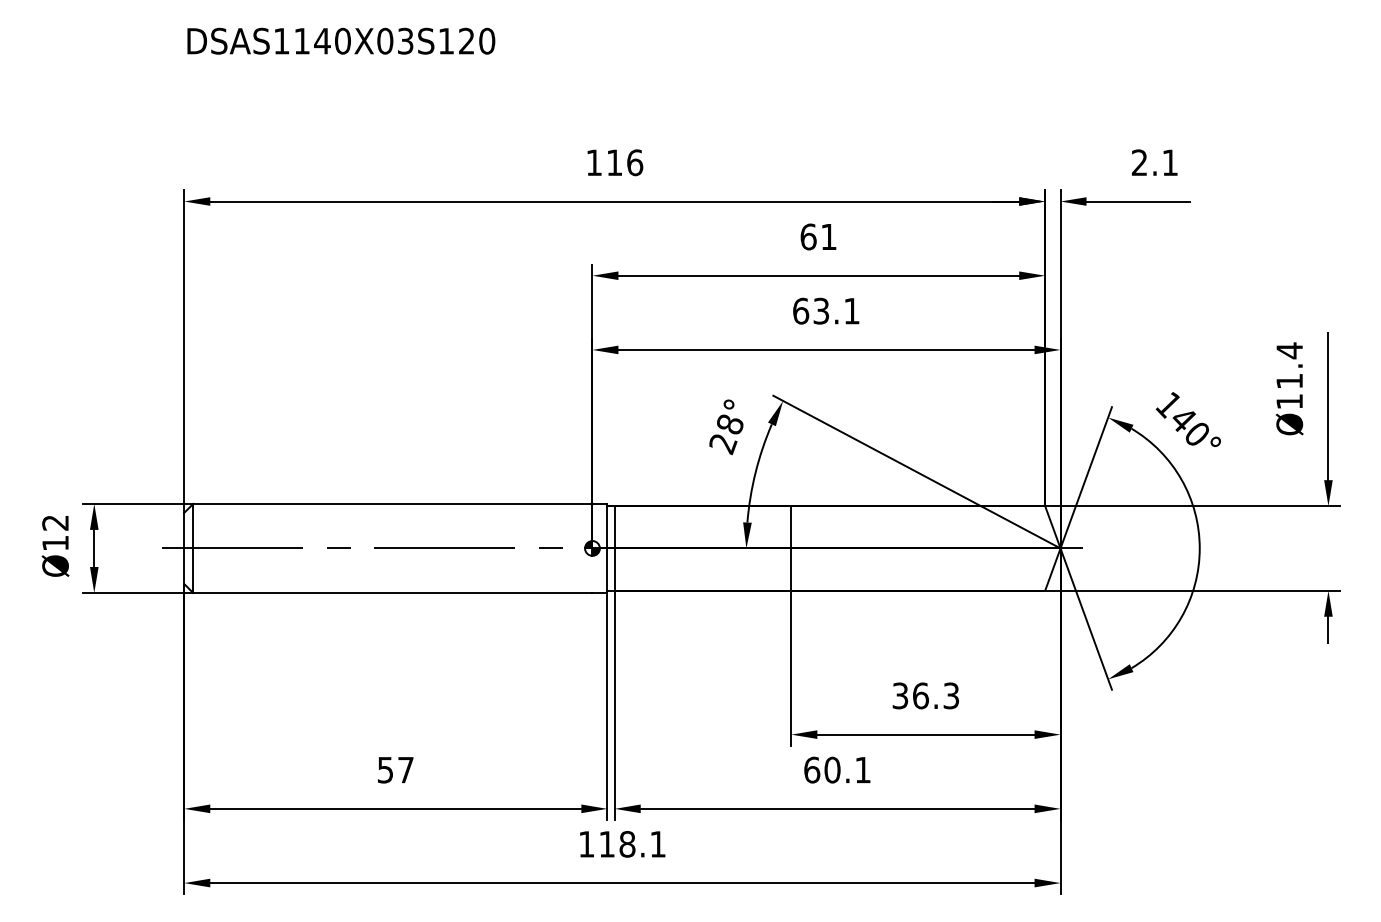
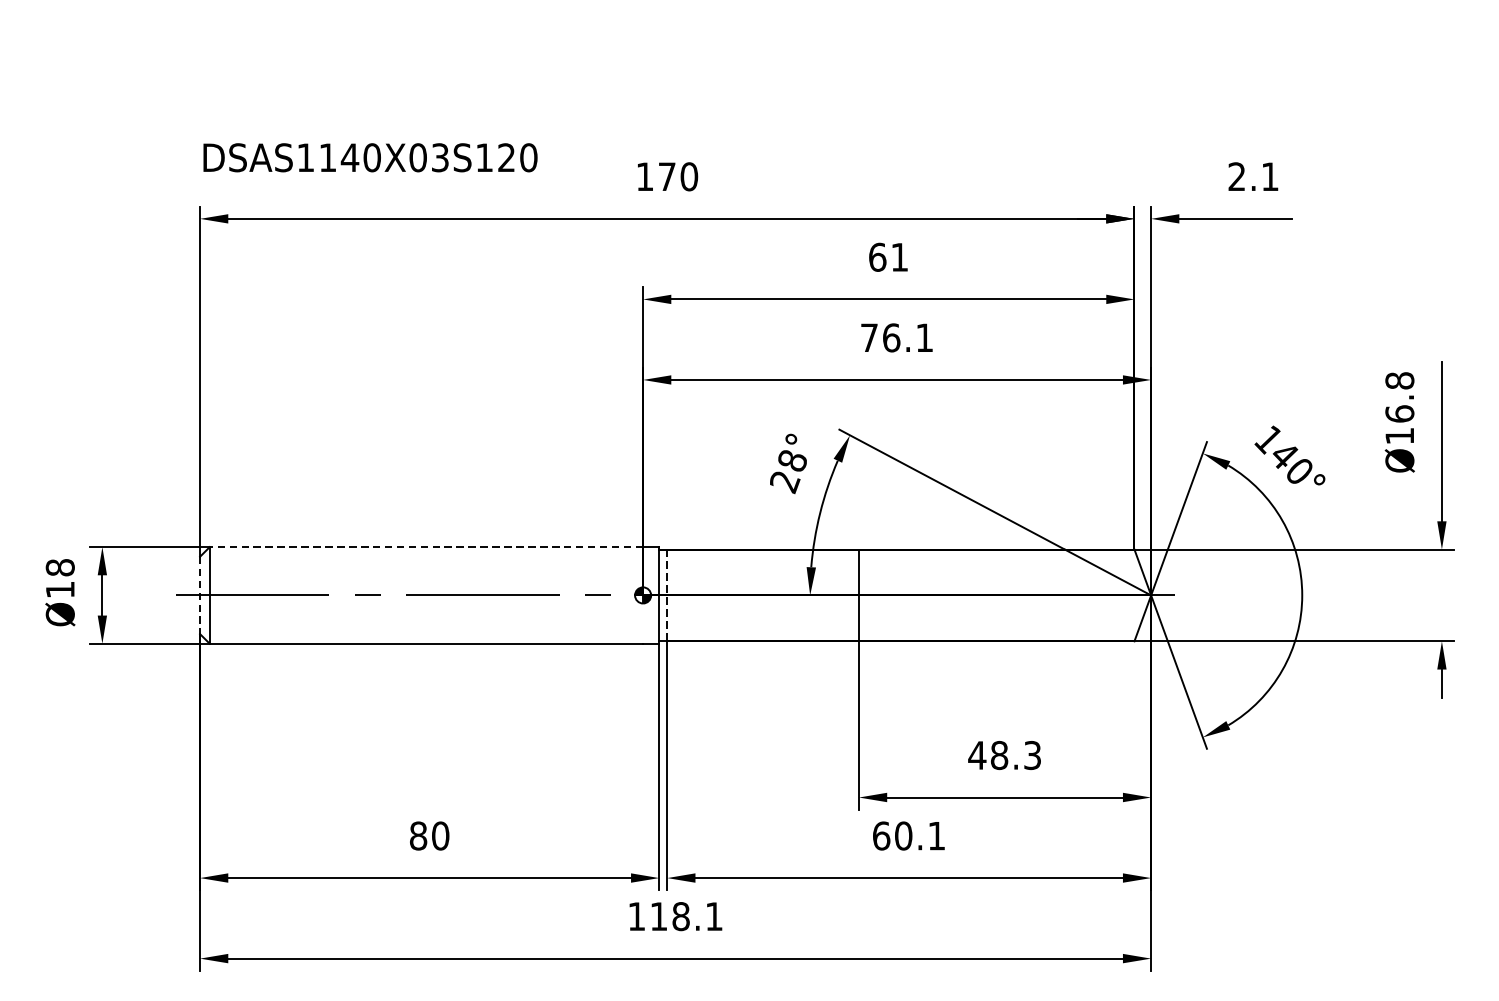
text: (341, 40) -> (370, 156), moved
text: (625, 162) -> (678, 176), 116 -> 170
text: (811, 310) -> (880, 337), 63.1 -> 76.1
text: (1289, 365) -> (1399, 396), Ø11.4 -> Ø16.8
line: (392, 503) -> (426, 546), solid -> dashed
text: (55, 522) -> (60, 567), Ø12 -> Ø18
line: (184, 548) -> (200, 595), solid -> dashed
line: (614, 548) -> (667, 595), solid -> dashed
text: (909, 695) -> (987, 755), 36.3 -> 48.3
text: (395, 769) -> (429, 835), 57 -> 80

